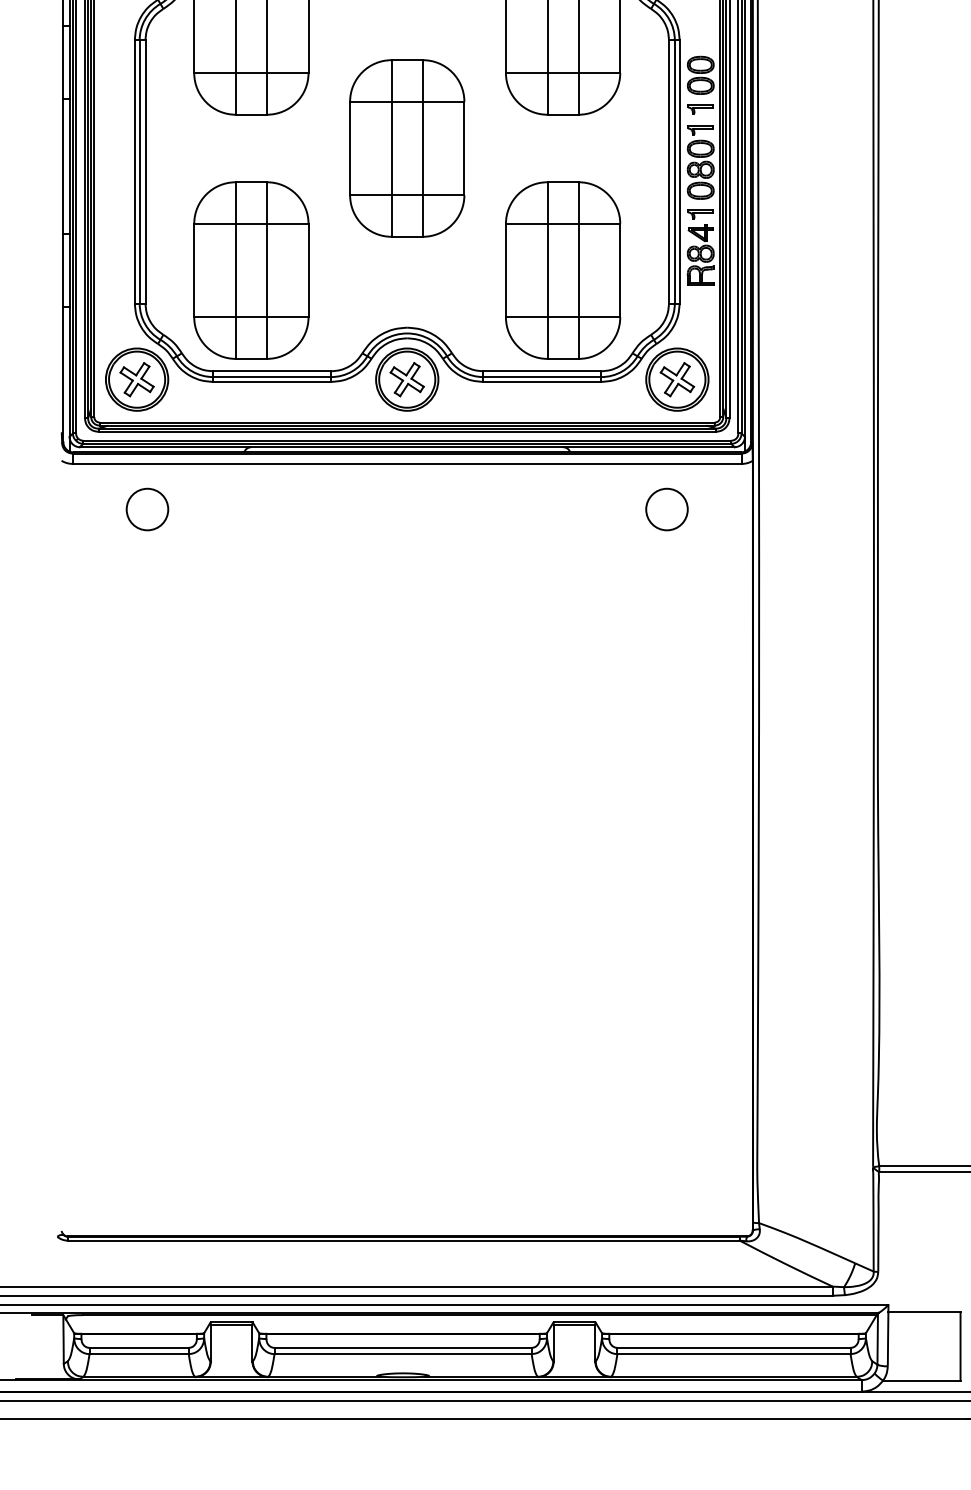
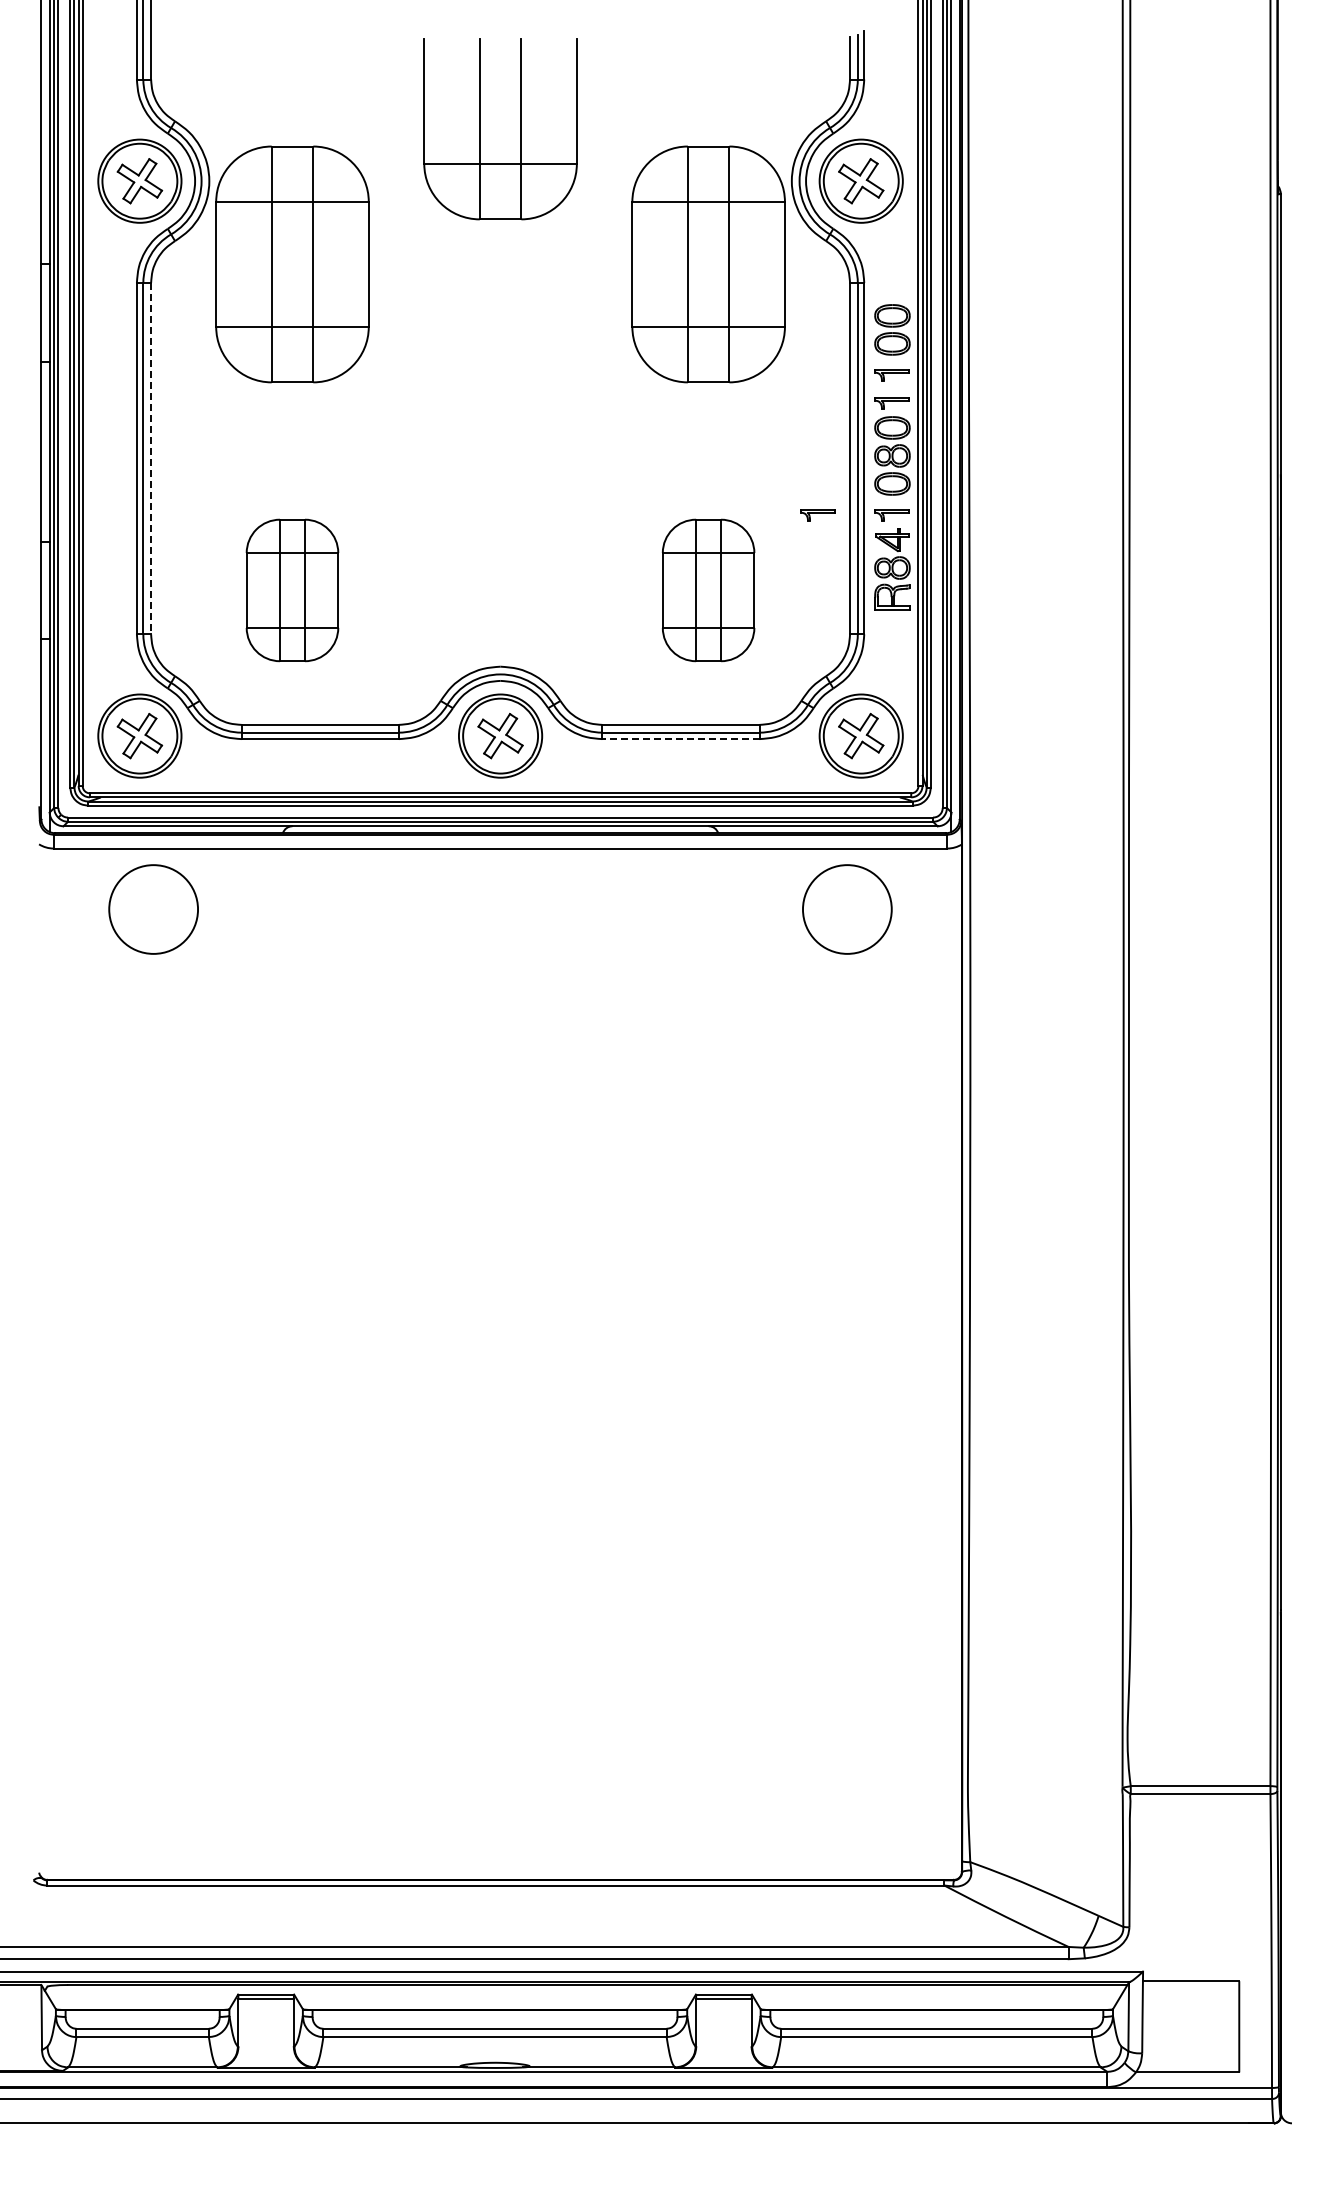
part: (407, 148) -> (500, 427), removed
line: (145, 171) -> (151, 458), solid -> dashed
part: (644, 214) -> (817, 515), added
part: (251, 270) -> (292, 590), size x0.6
part: (562, 270) -> (708, 590), size x0.6
line: (542, 382) -> (680, 739), solid -> dashed
circle: (147, 509) -> (153, 909), size x1.6
circle: (667, 509) -> (847, 909), size x1.6

